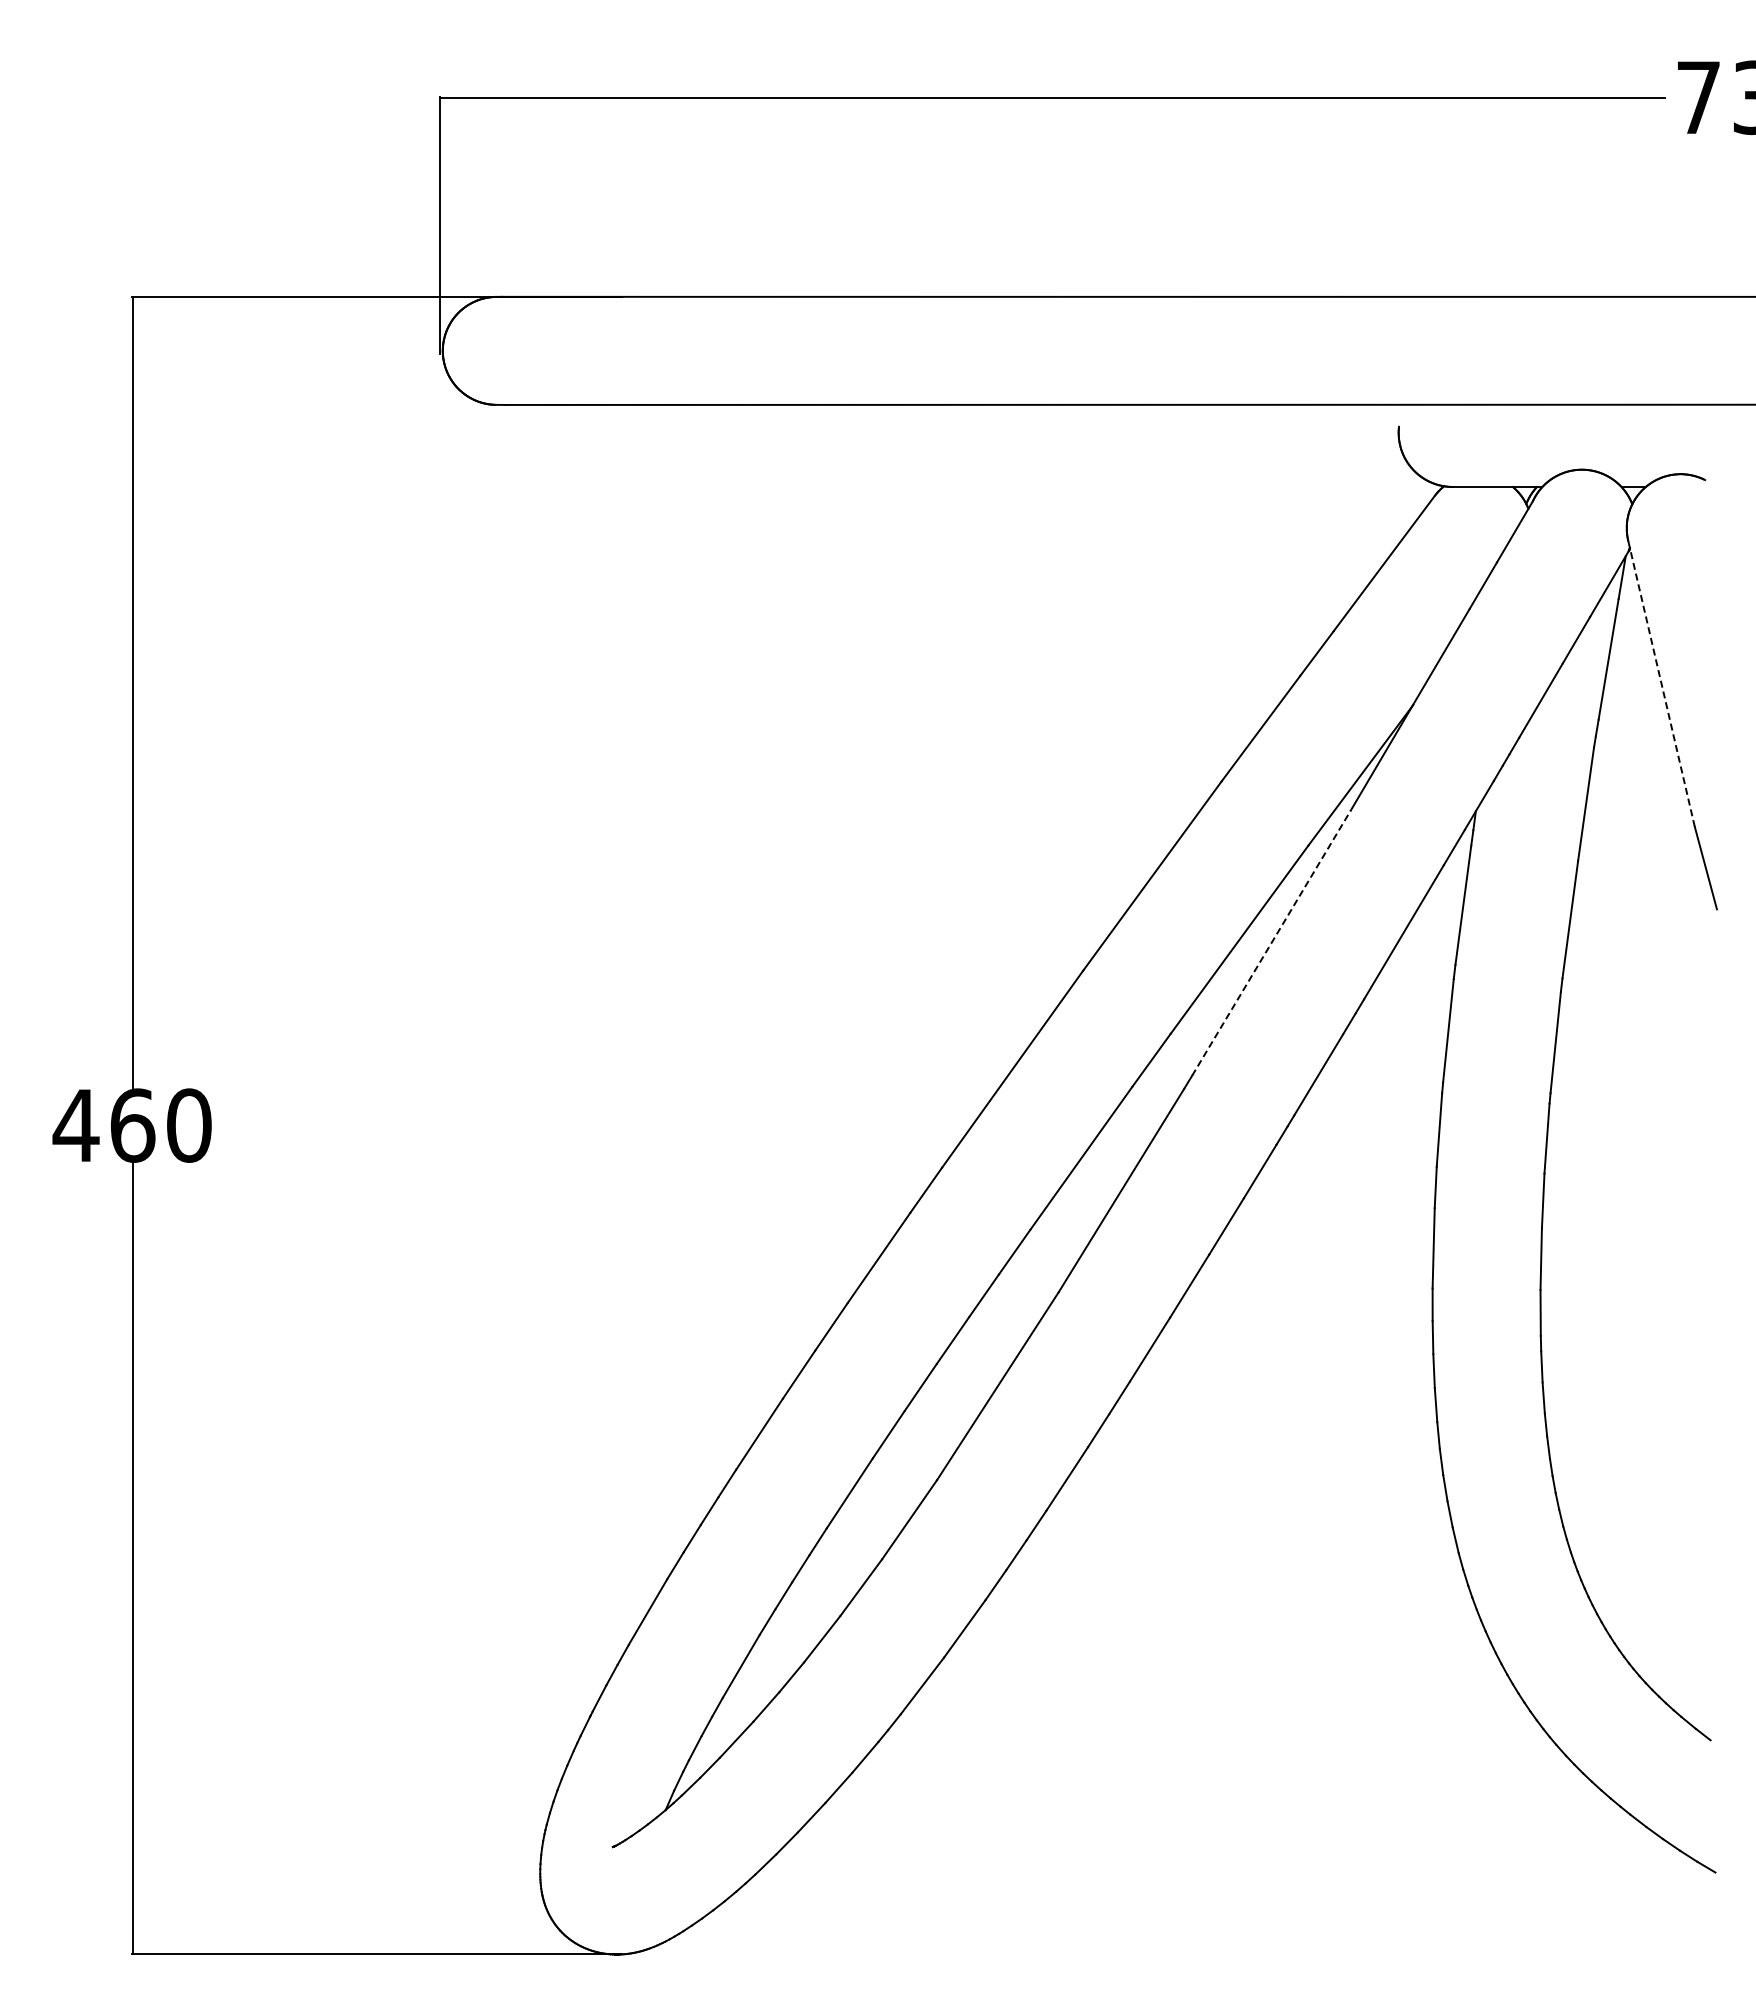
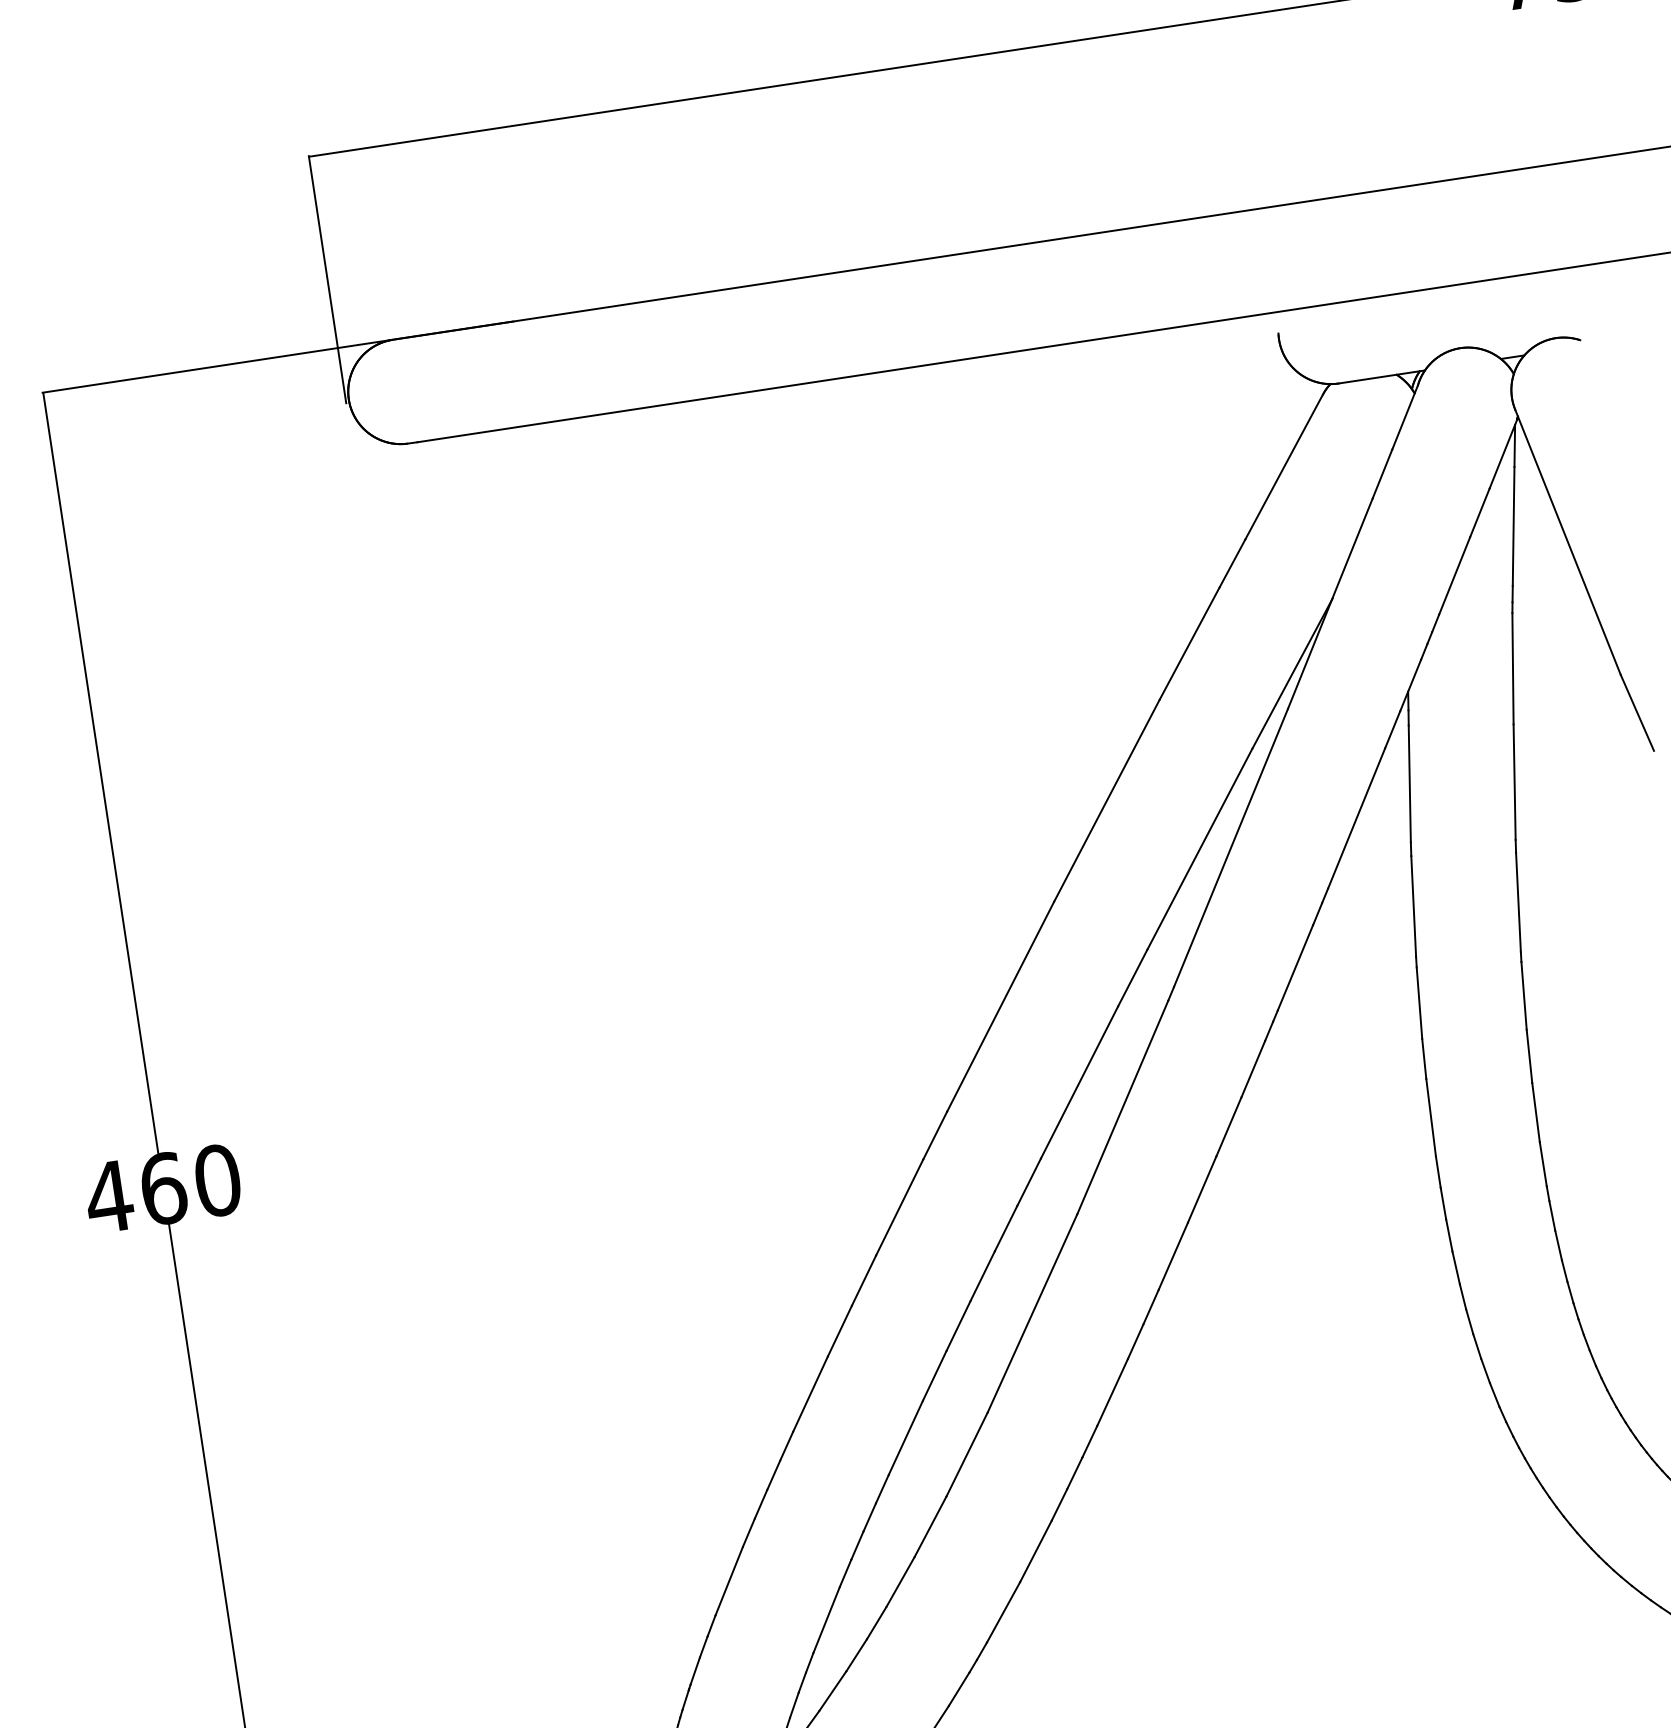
line: (1661, 683) -> (1567, 541), dashed -> solid
line: (1271, 943) -> (1231, 848), dashed -> solid

